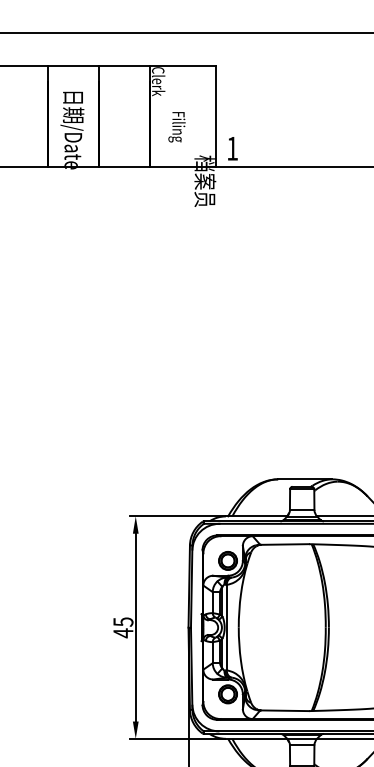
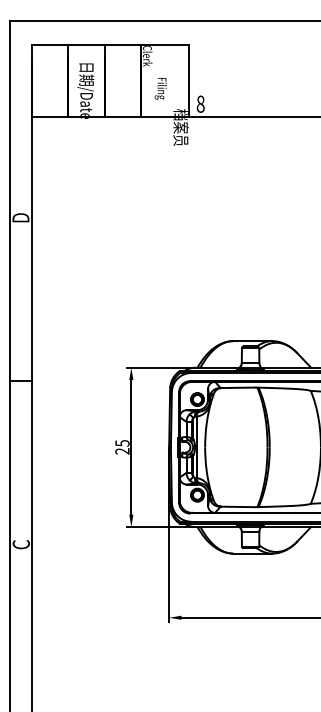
text: (232, 147) -> (200, 103), 1 -> 8
text: (123, 632) -> (122, 450), 45 -> 25

